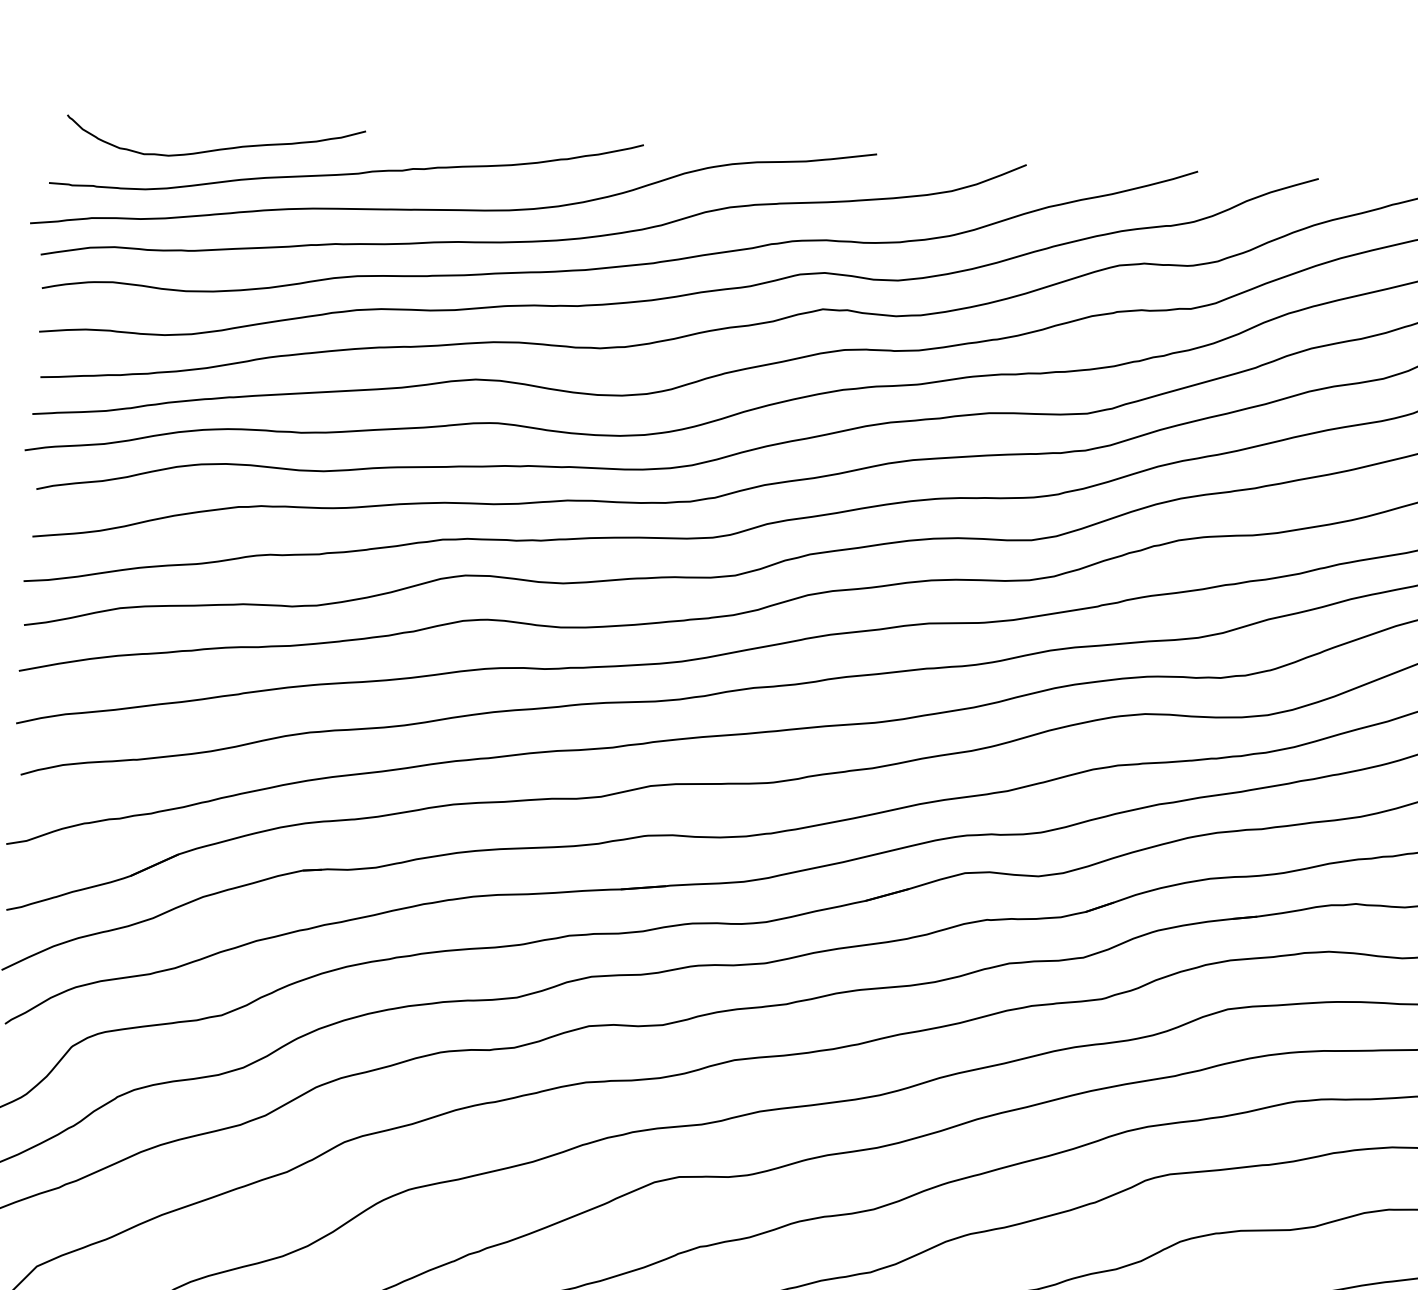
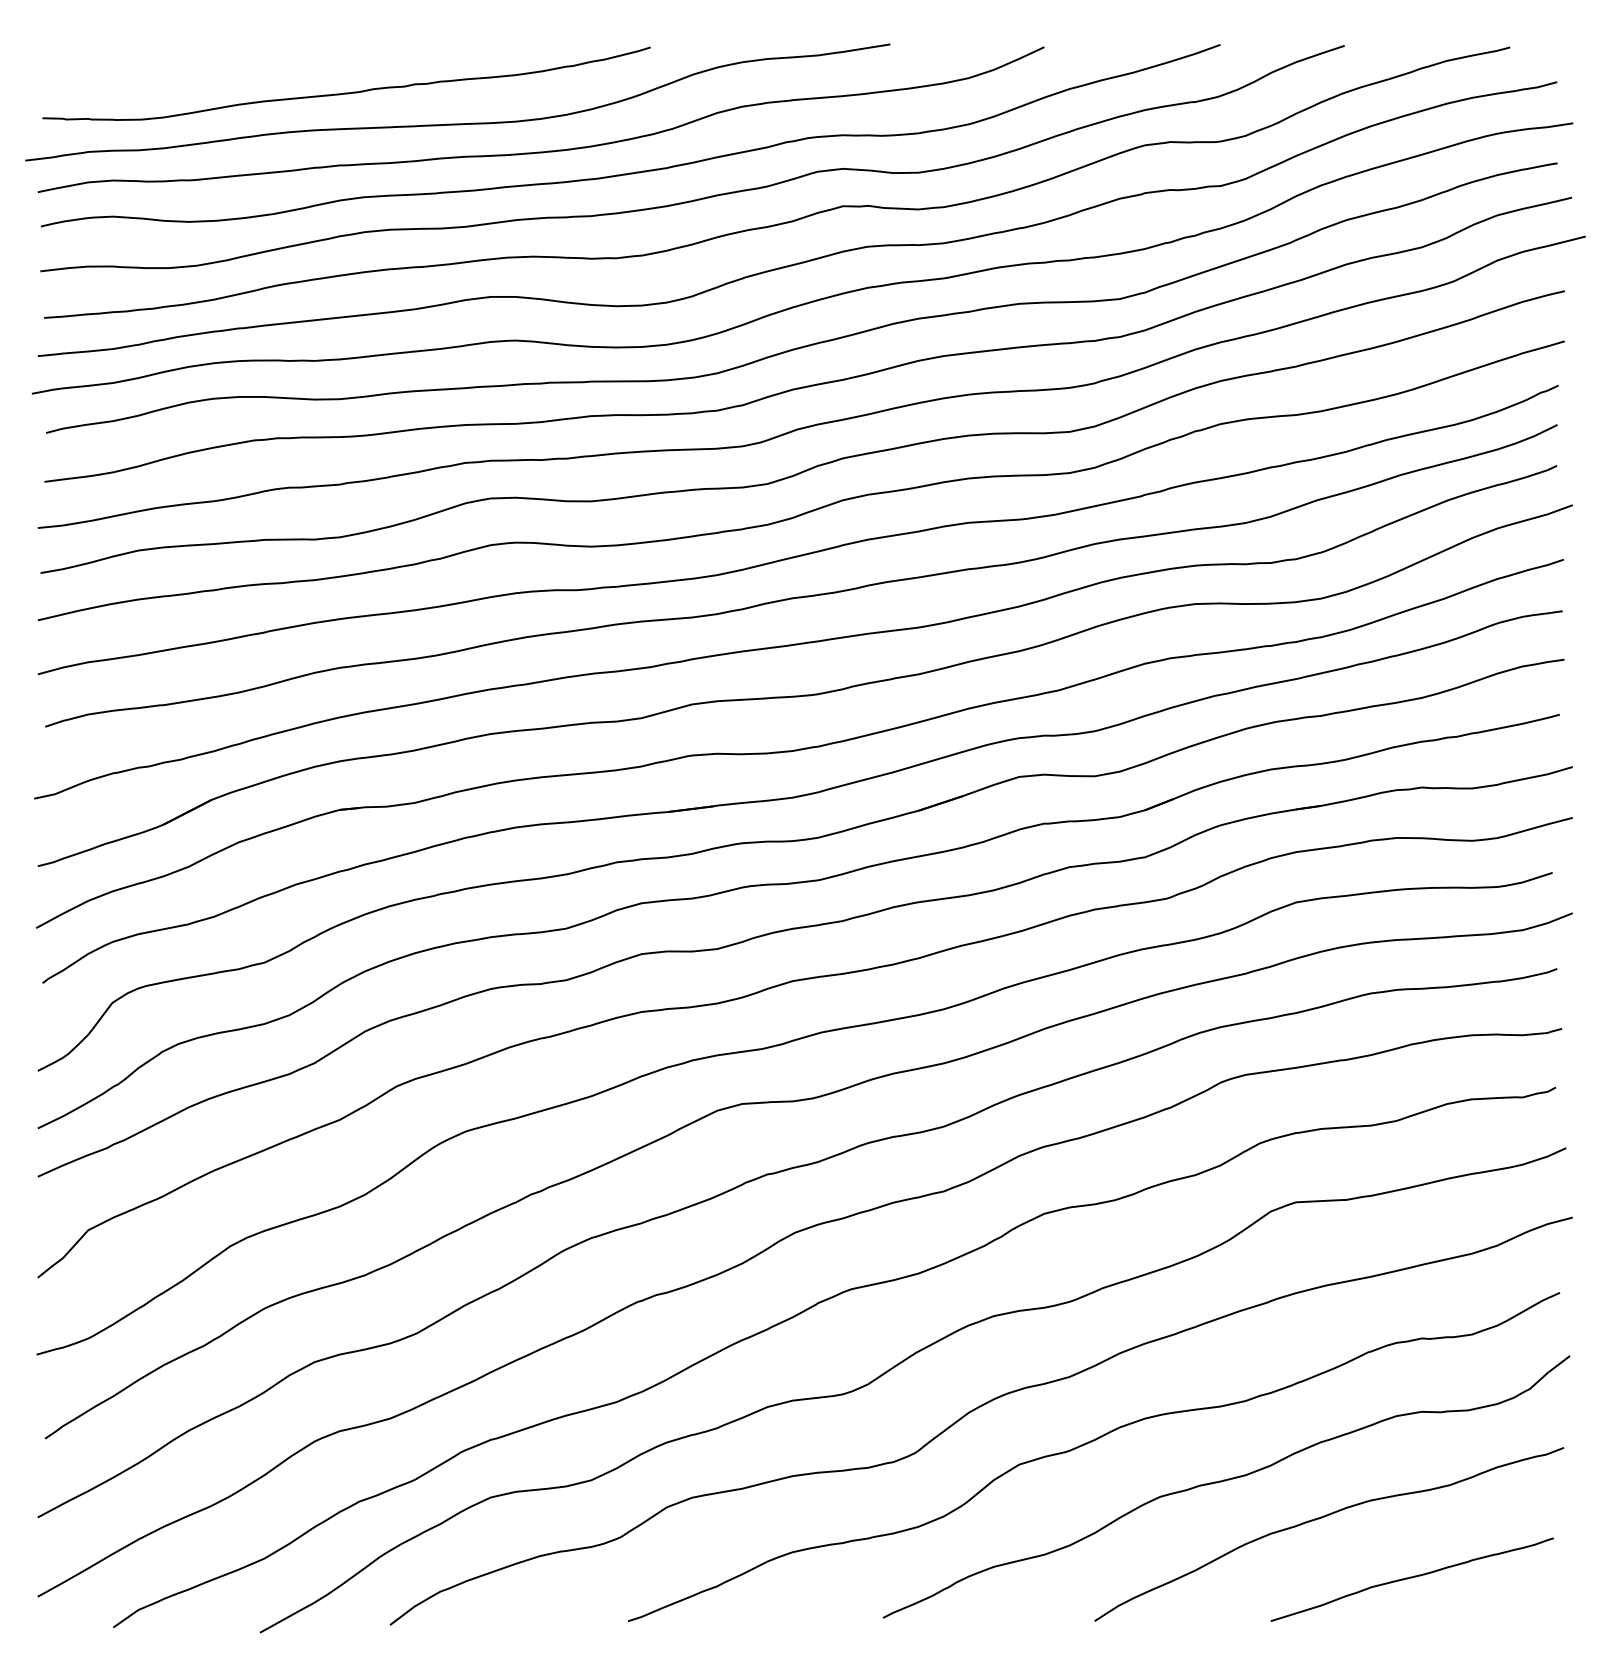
curve: (215, 149) -> (211, 74), removed

